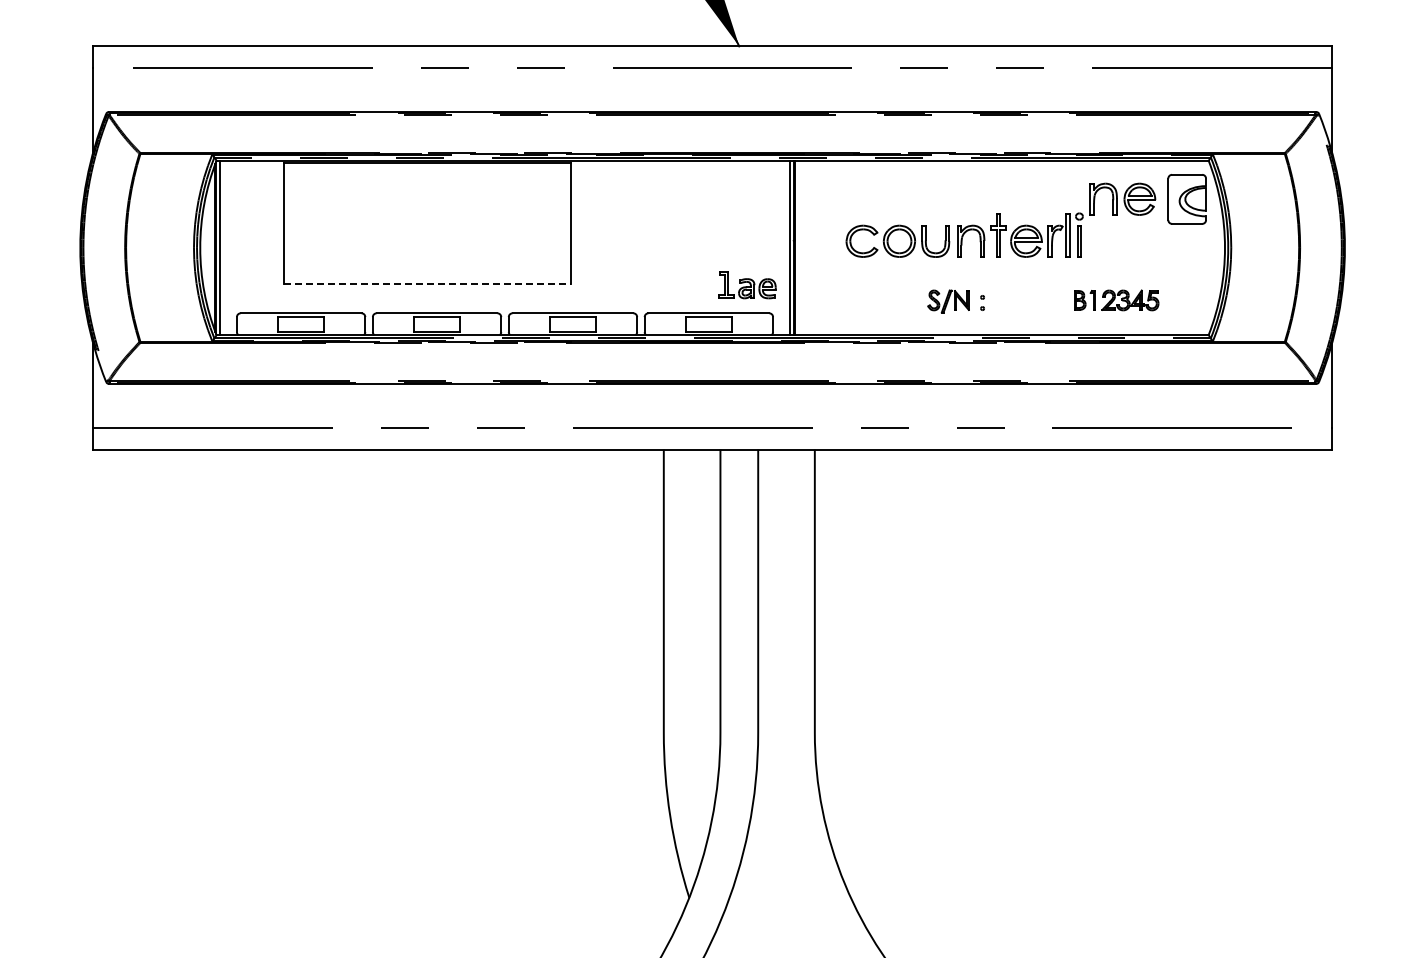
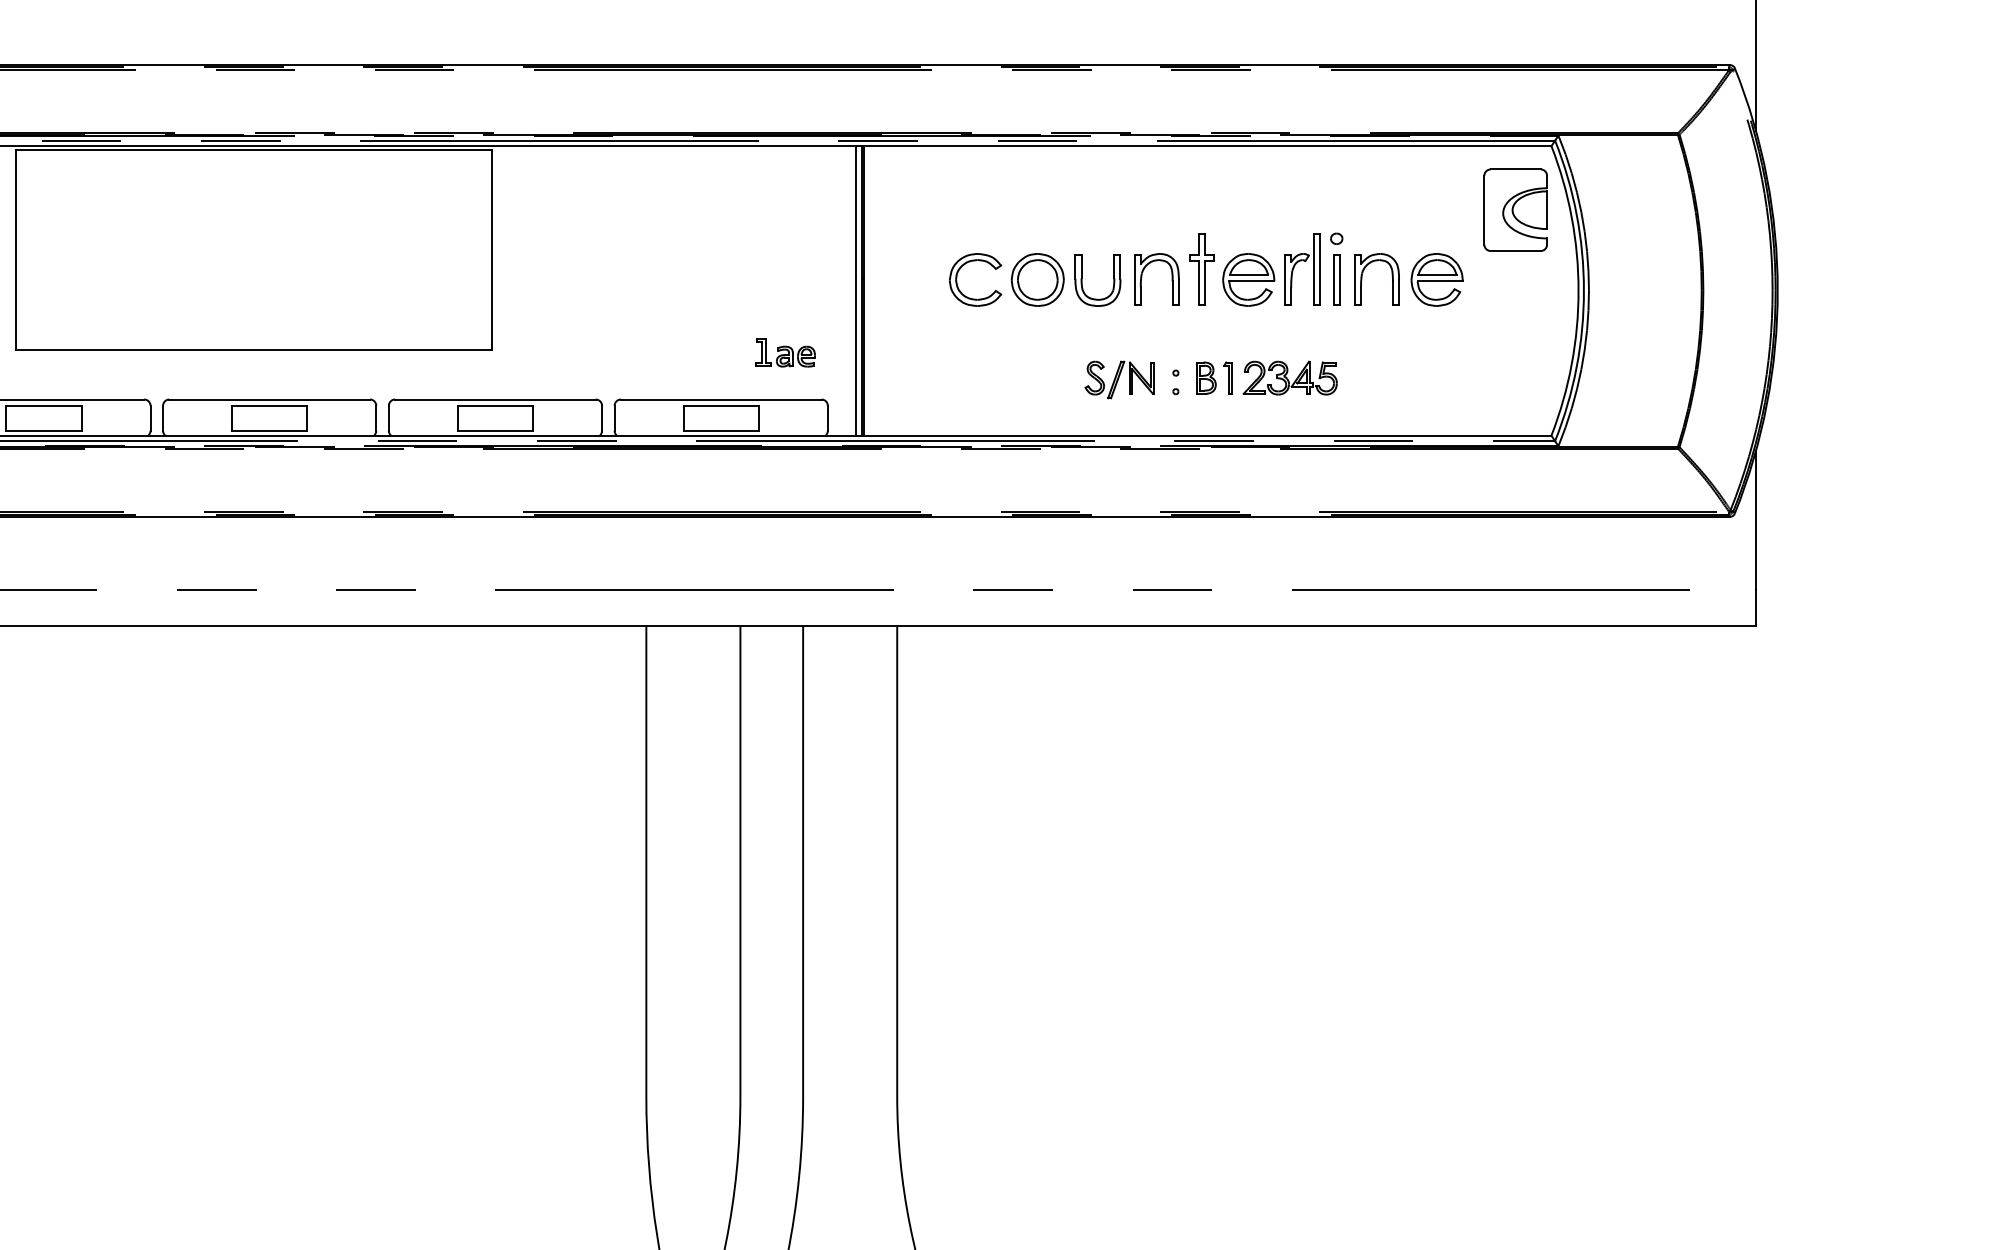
part: (1122, 198) -> (1408, 278), moved
line: (428, 283) -> (255, 349), dashed -> solid
part: (747, 285) -> (785, 353), size x0.62
part: (1116, 300) -> (1267, 378), moved

